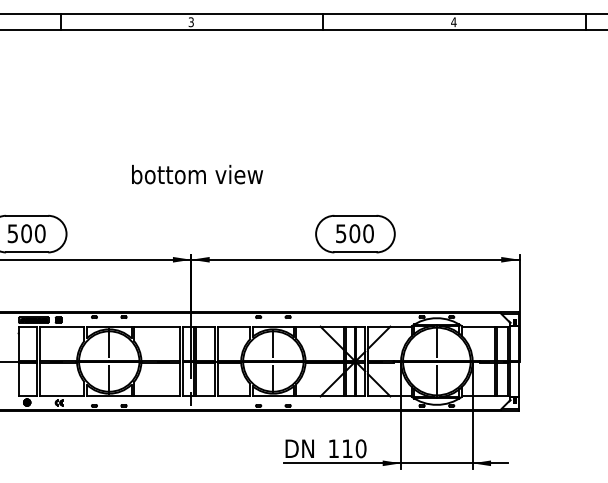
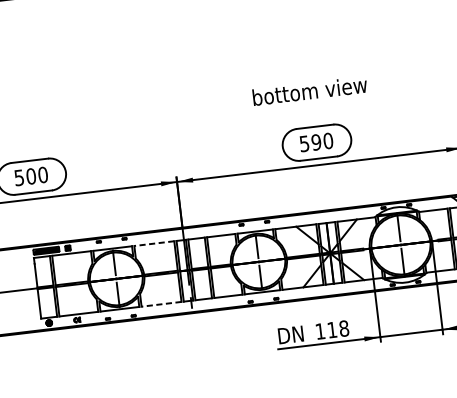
text: (197, 174) -> (309, 91), moved
text: (354, 233) -> (316, 142), 500 -> 590
line: (157, 326) -> (154, 243), solid -> dashed
line: (157, 396) -> (161, 304), solid -> dashed
text: (360, 448) -> (343, 328), 110 -> 118

